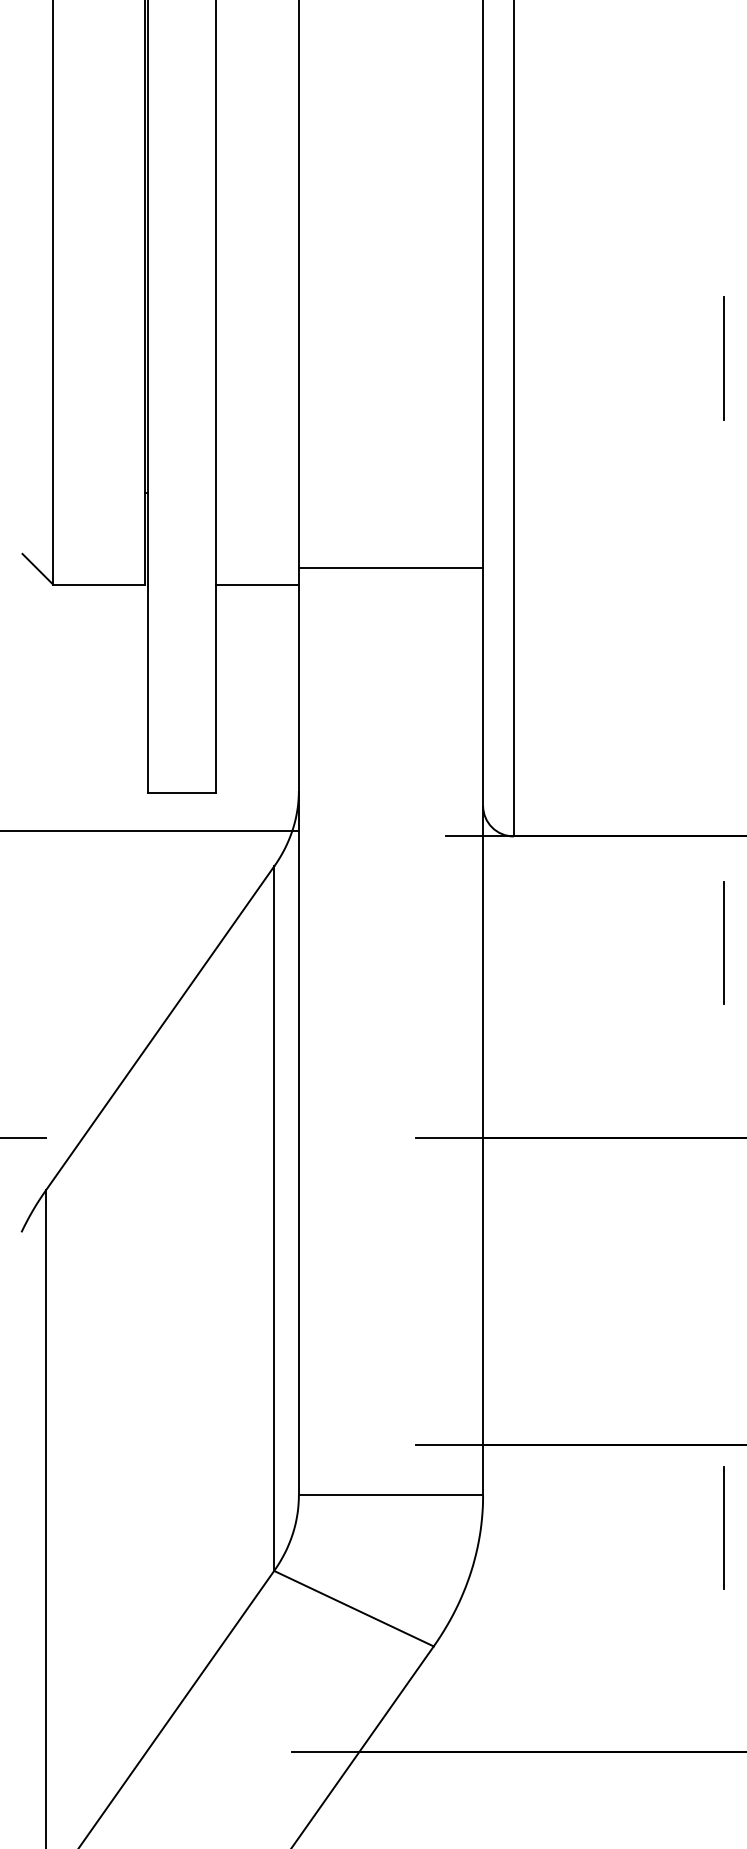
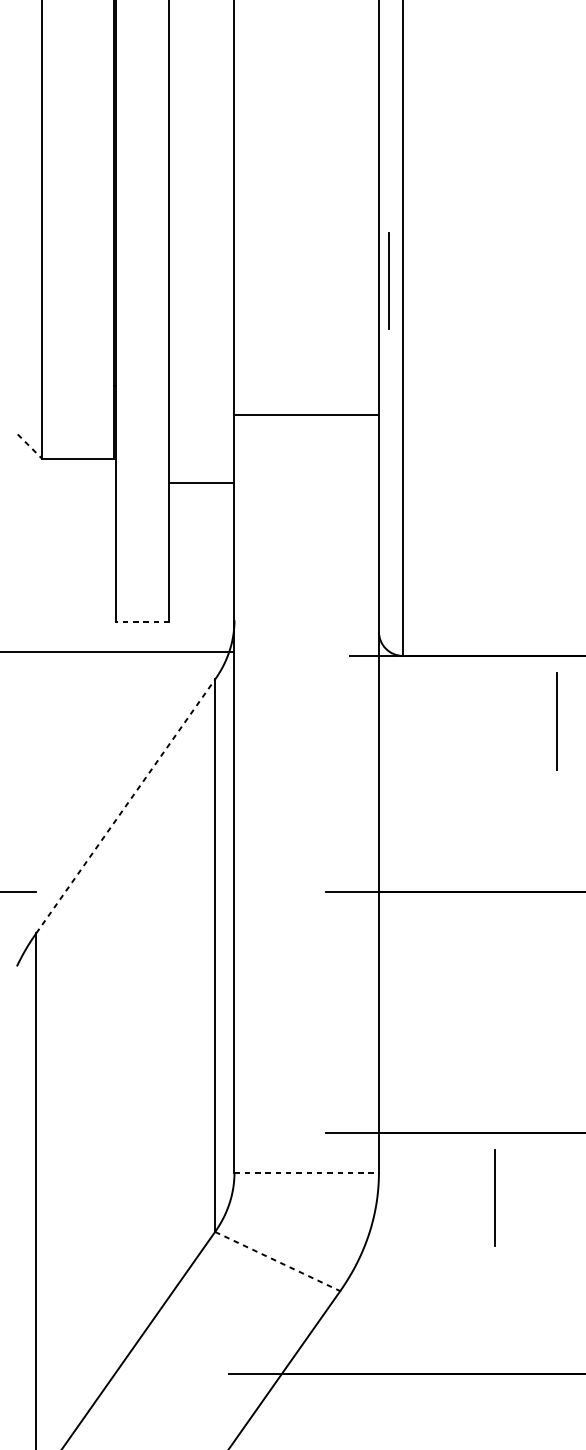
line: (723, 358) -> (388, 281), moved
line: (390, 568) -> (306, 415), moved
line: (37, 569) -> (29, 446), solid -> dashed
line: (256, 584) -> (201, 482), moved
line: (182, 793) -> (143, 622), solid -> dashed
line: (723, 942) -> (556, 721), moved
line: (160, 1028) -> (125, 806), solid -> dashed
line: (391, 1495) -> (307, 1172), solid -> dashed
line: (723, 1527) -> (494, 1197), moved
line: (354, 1608) -> (278, 1261), solid -> dashed

